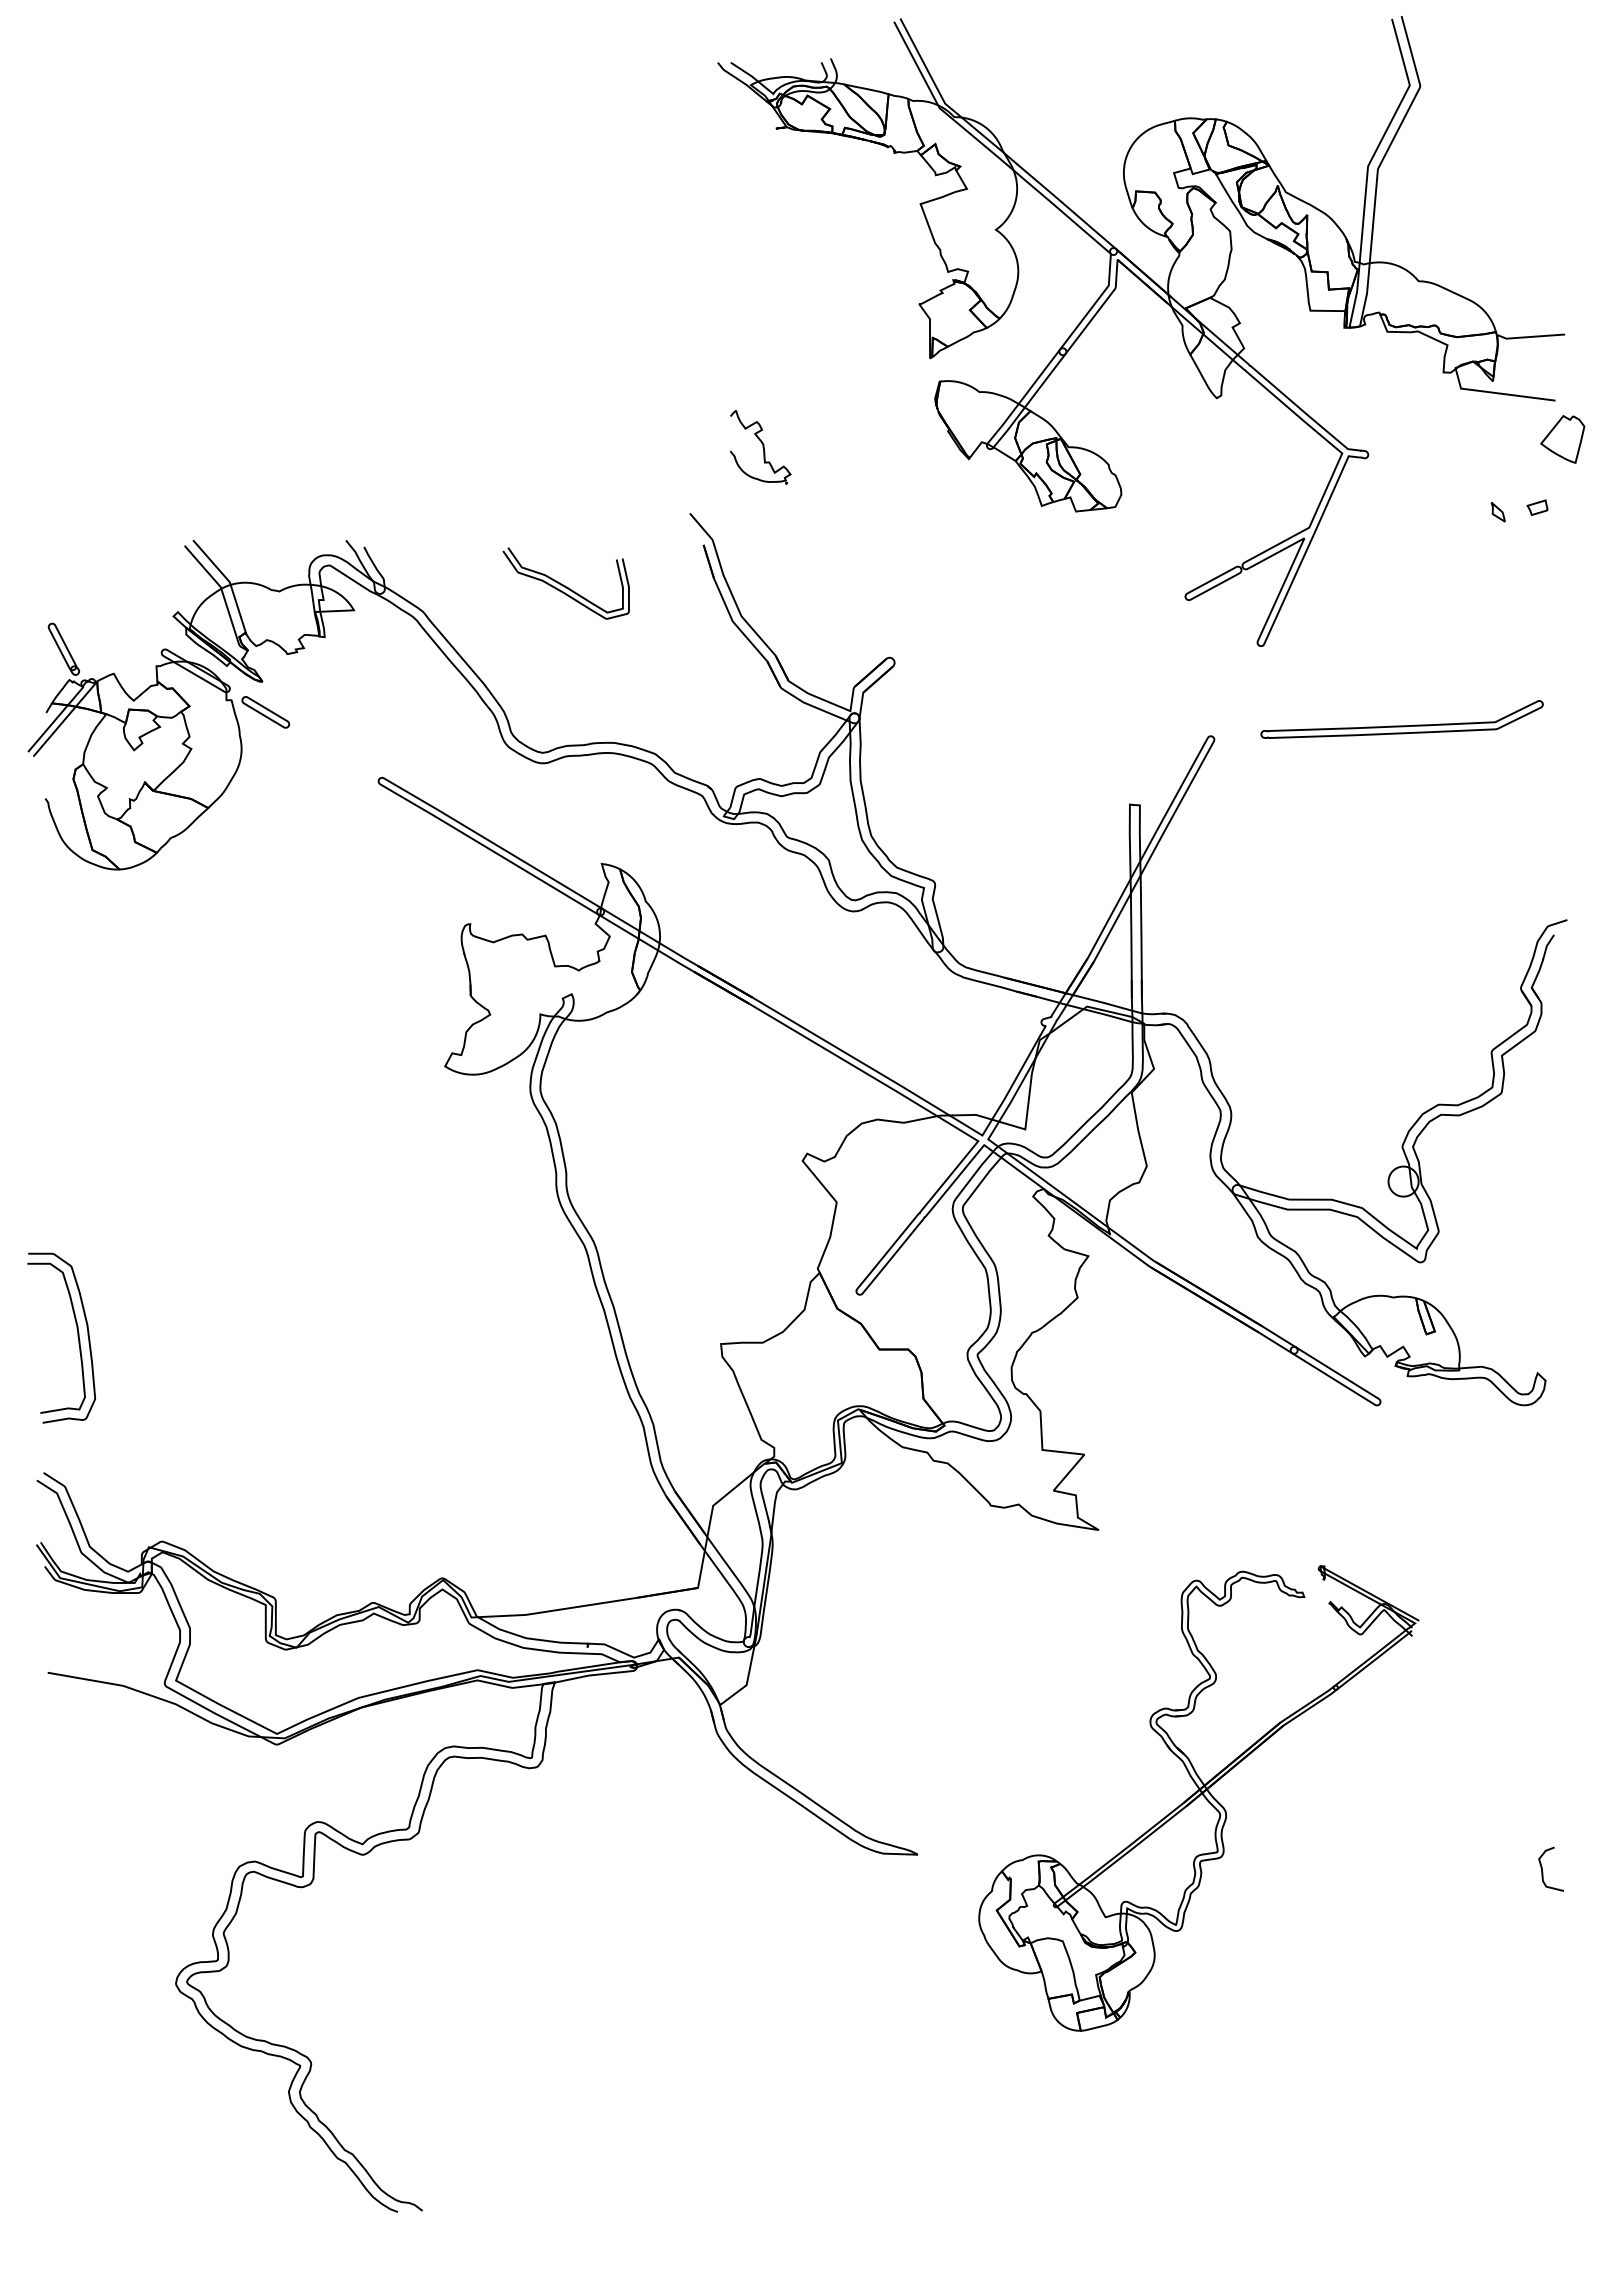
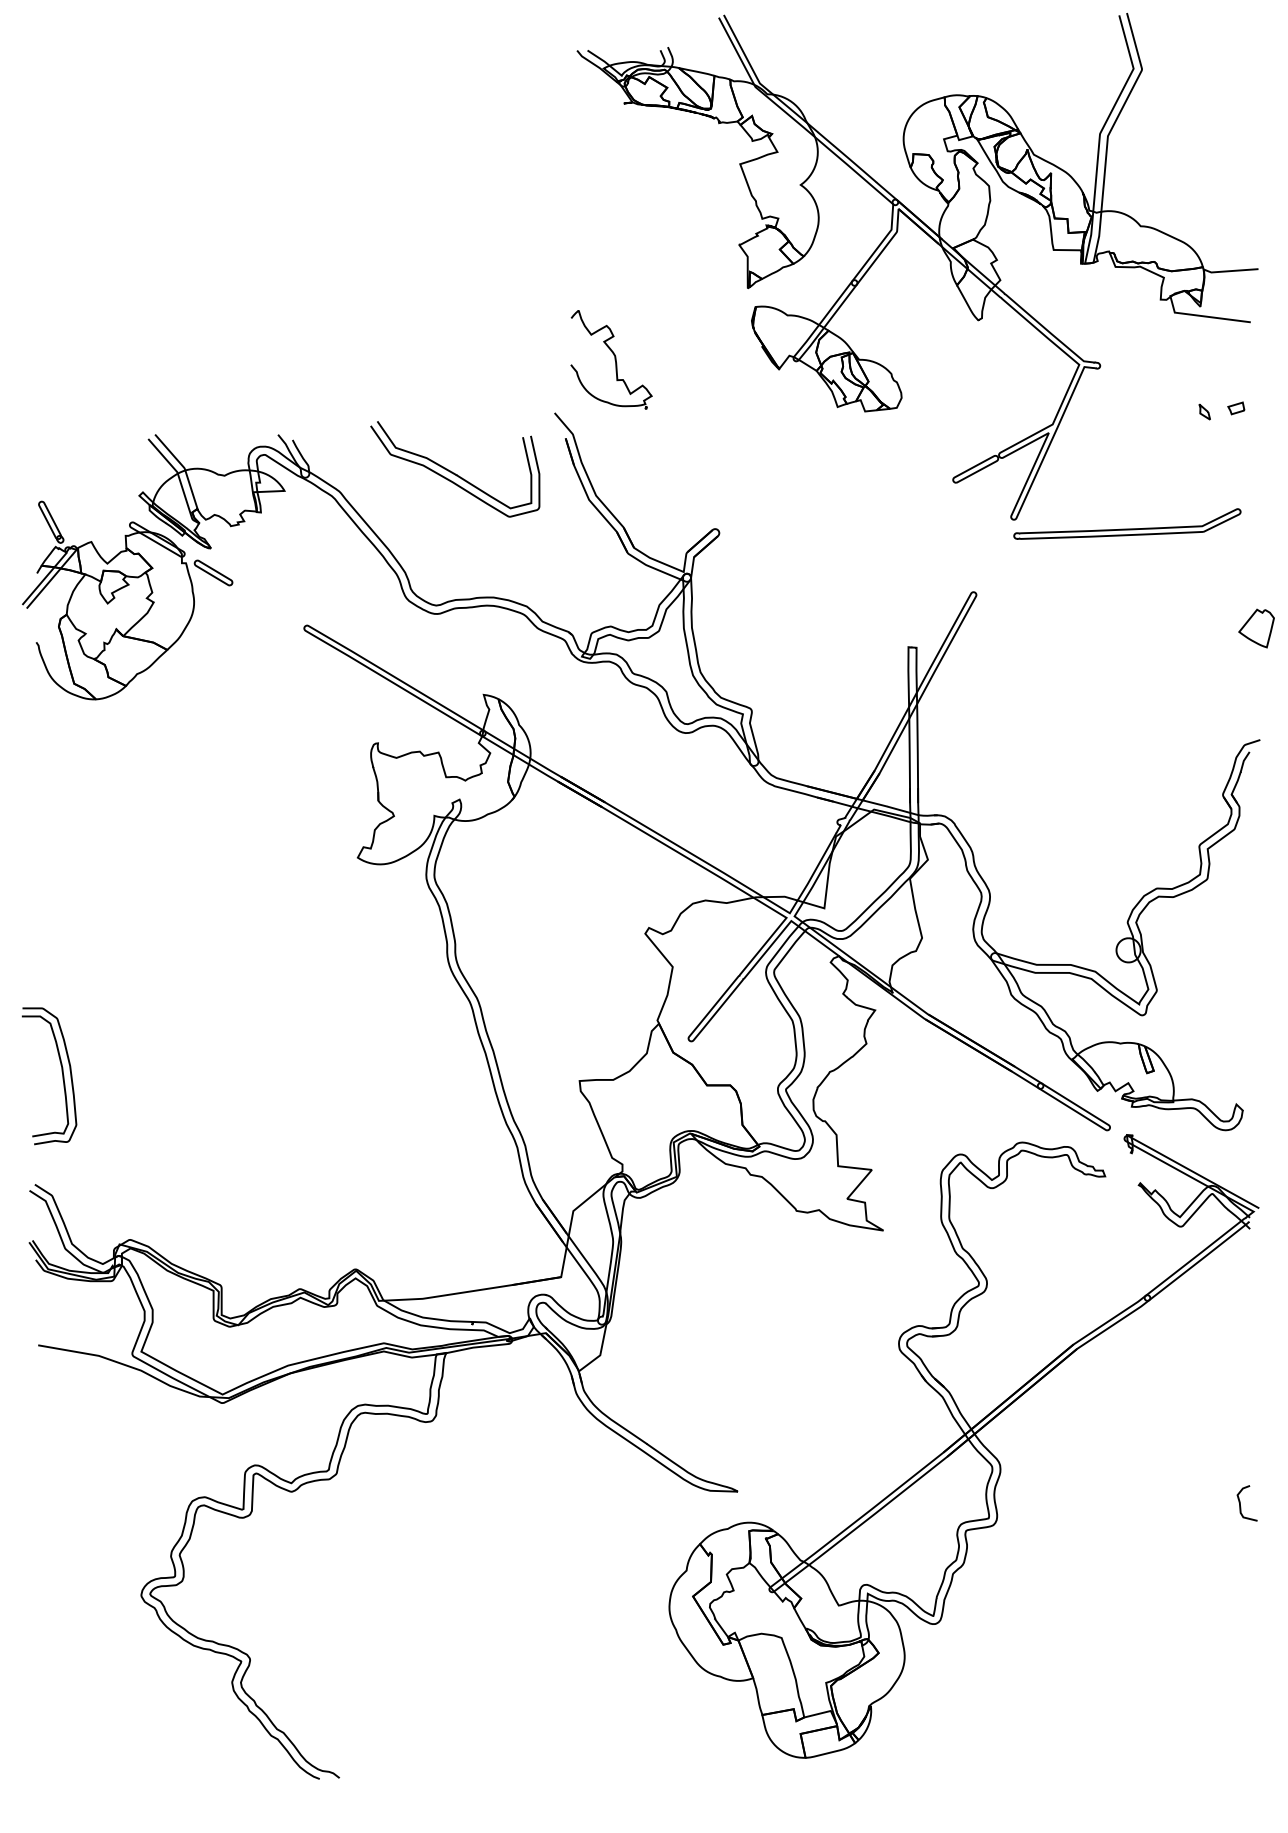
part: (1562, 439) -> (1256, 628), moved
part: (760, 447) -> (611, 359), size x1.67
part: (565, 583) -> (454, 469), size x1.67
part: (1401, 719) -> (1126, 524), moved
part: (1198, 1798) -> (963, 1446), size x1.67

